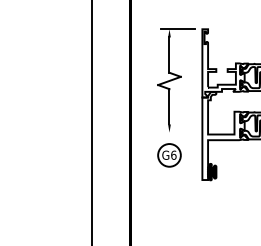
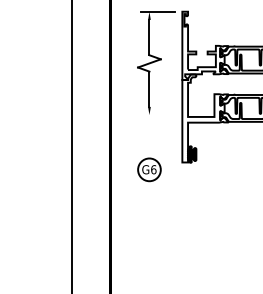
part: (169, 155) -> (149, 169), moved

